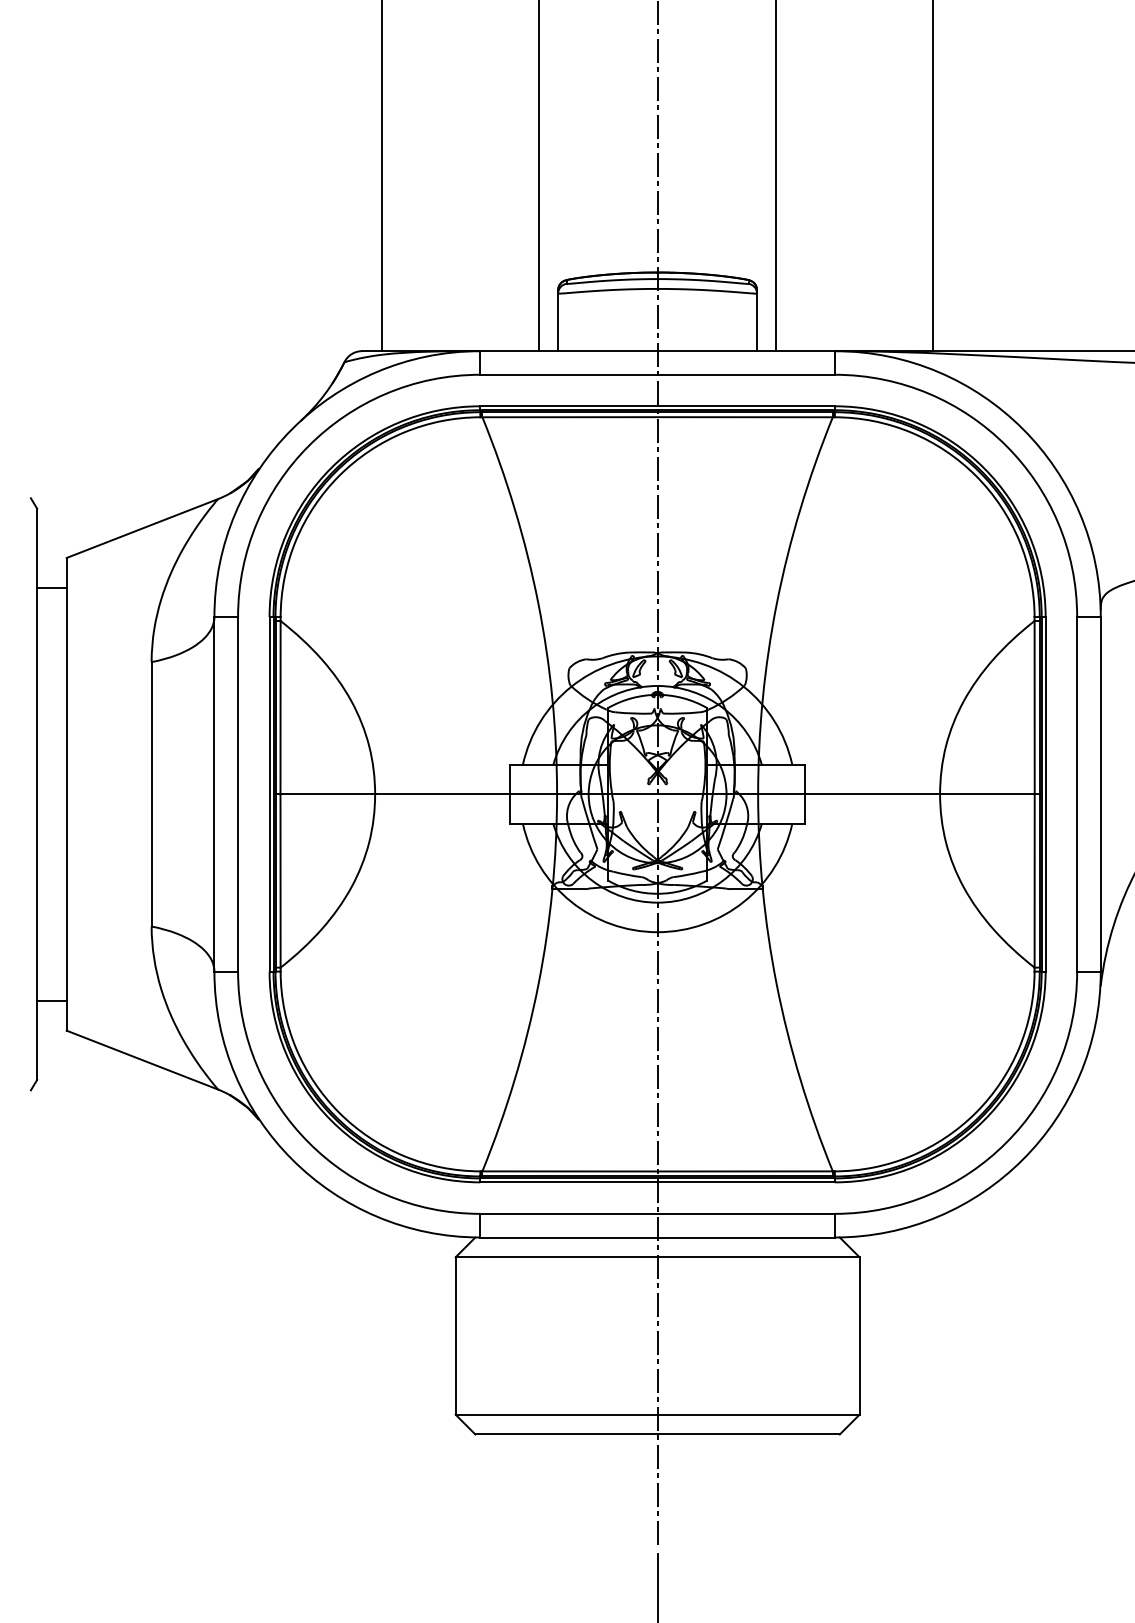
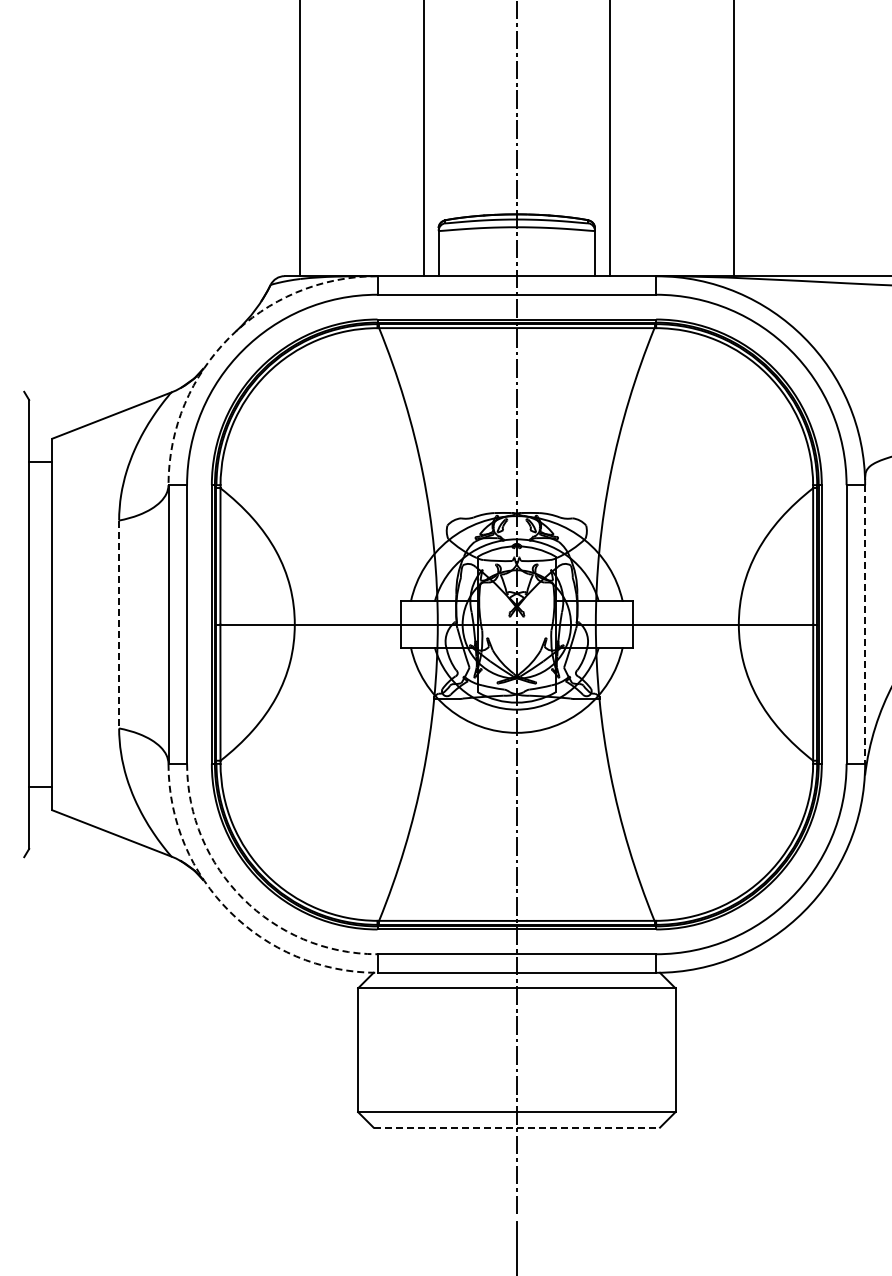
arc: (292, 429) -> (229, 337), solid -> dashed
line: (152, 794) -> (119, 624), solid -> dashed
line: (1101, 795) -> (865, 625), solid -> dashed
arc: (308, 1142) -> (242, 898), solid -> dashed
arc: (292, 1159) -> (229, 911), solid -> dashed
line: (658, 1434) -> (517, 1127), solid -> dashed

